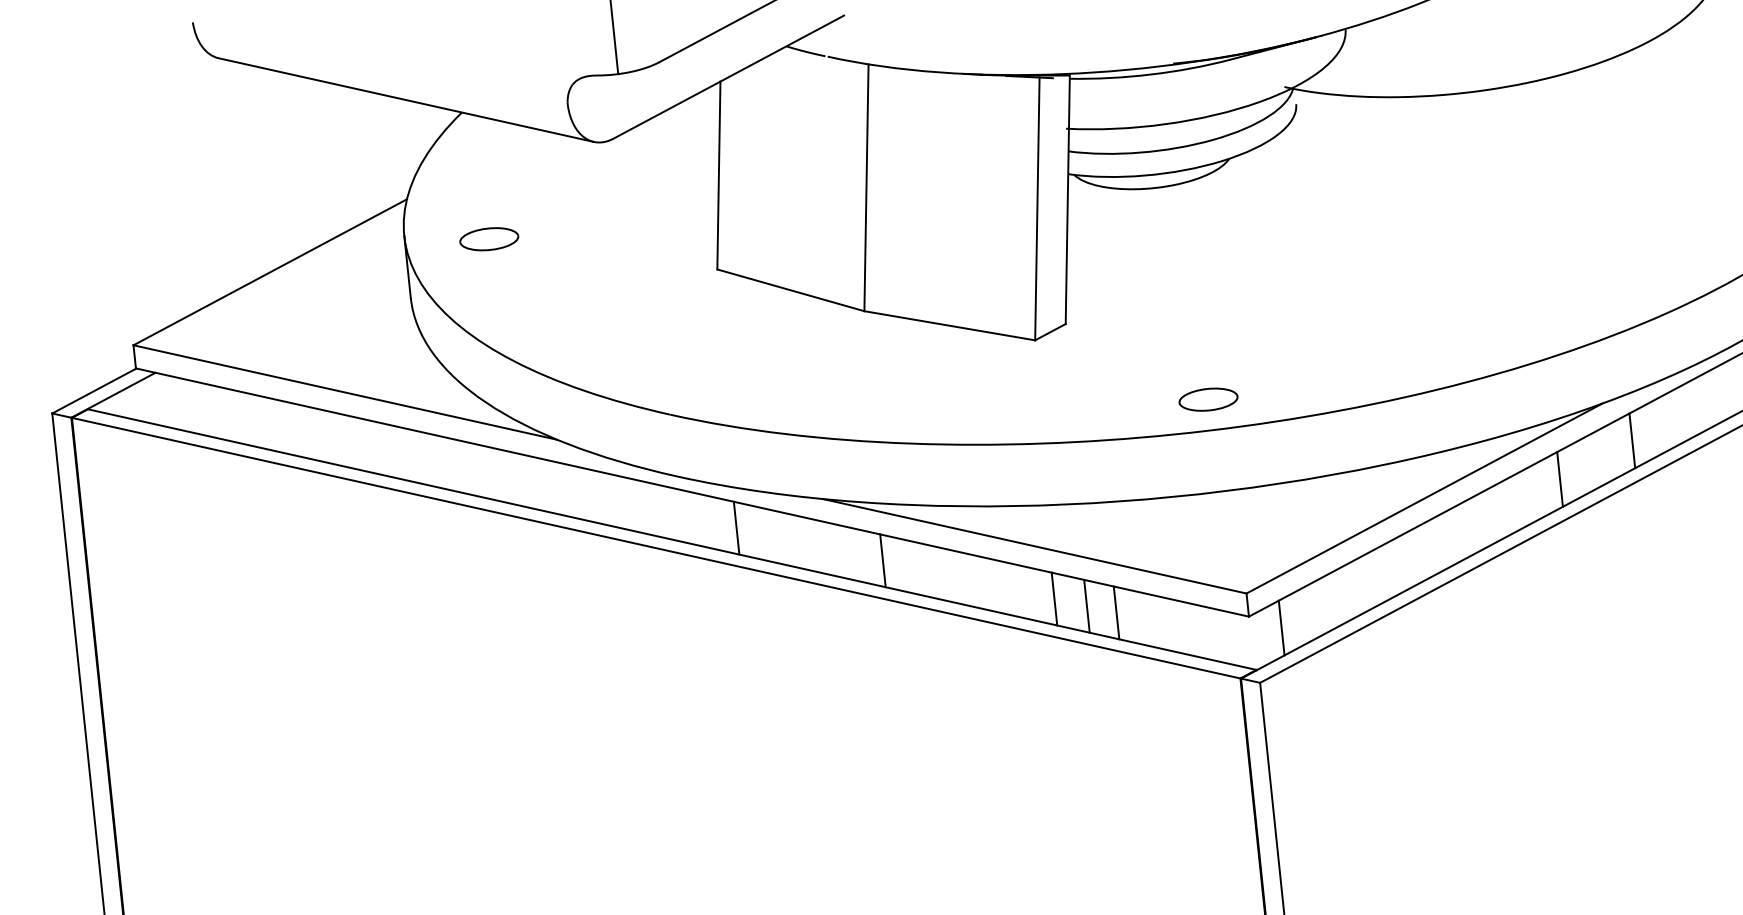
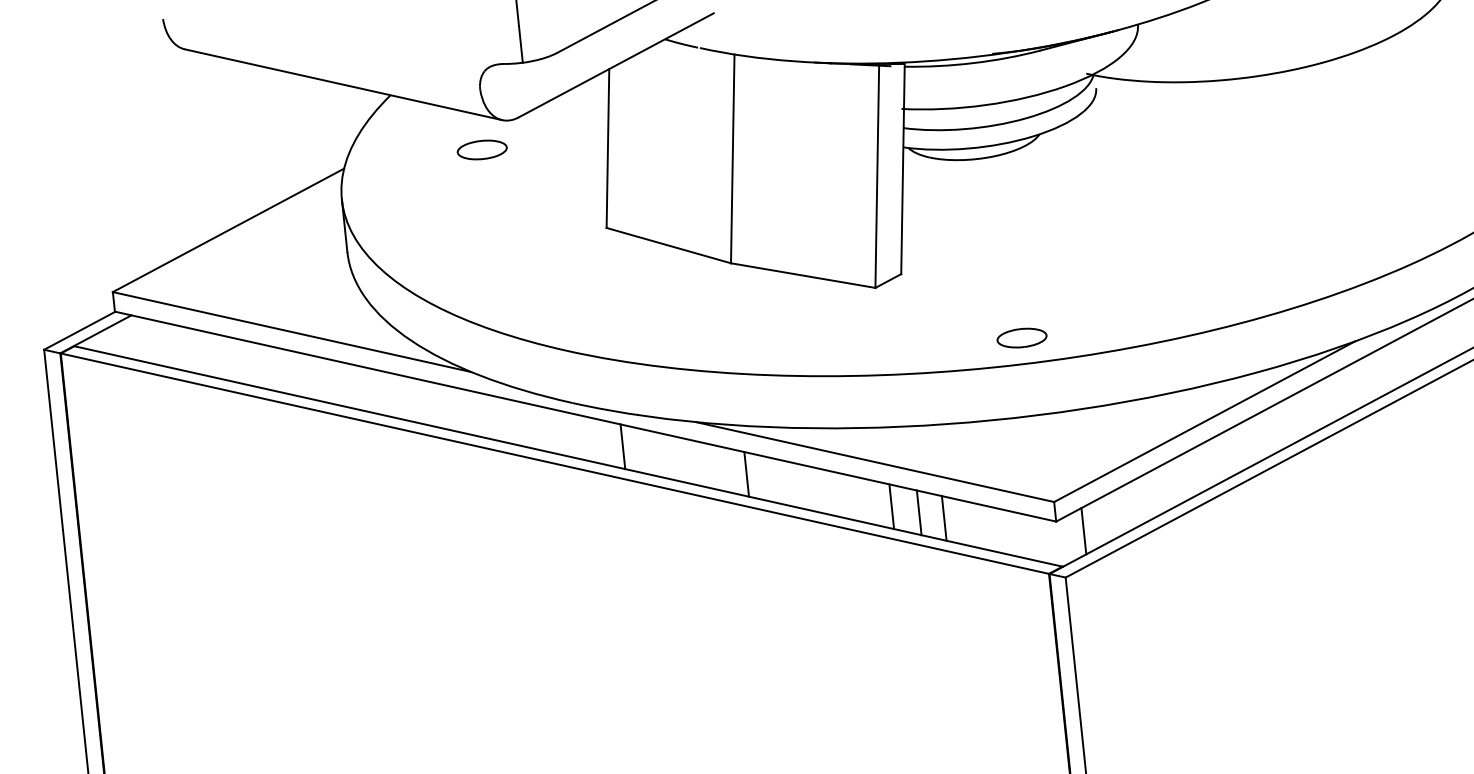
part: (489, 239) -> (482, 150), moved
line: (1632, 440) -> (1380, 372), removed
line: (1559, 479) -> (1318, 405), removed

